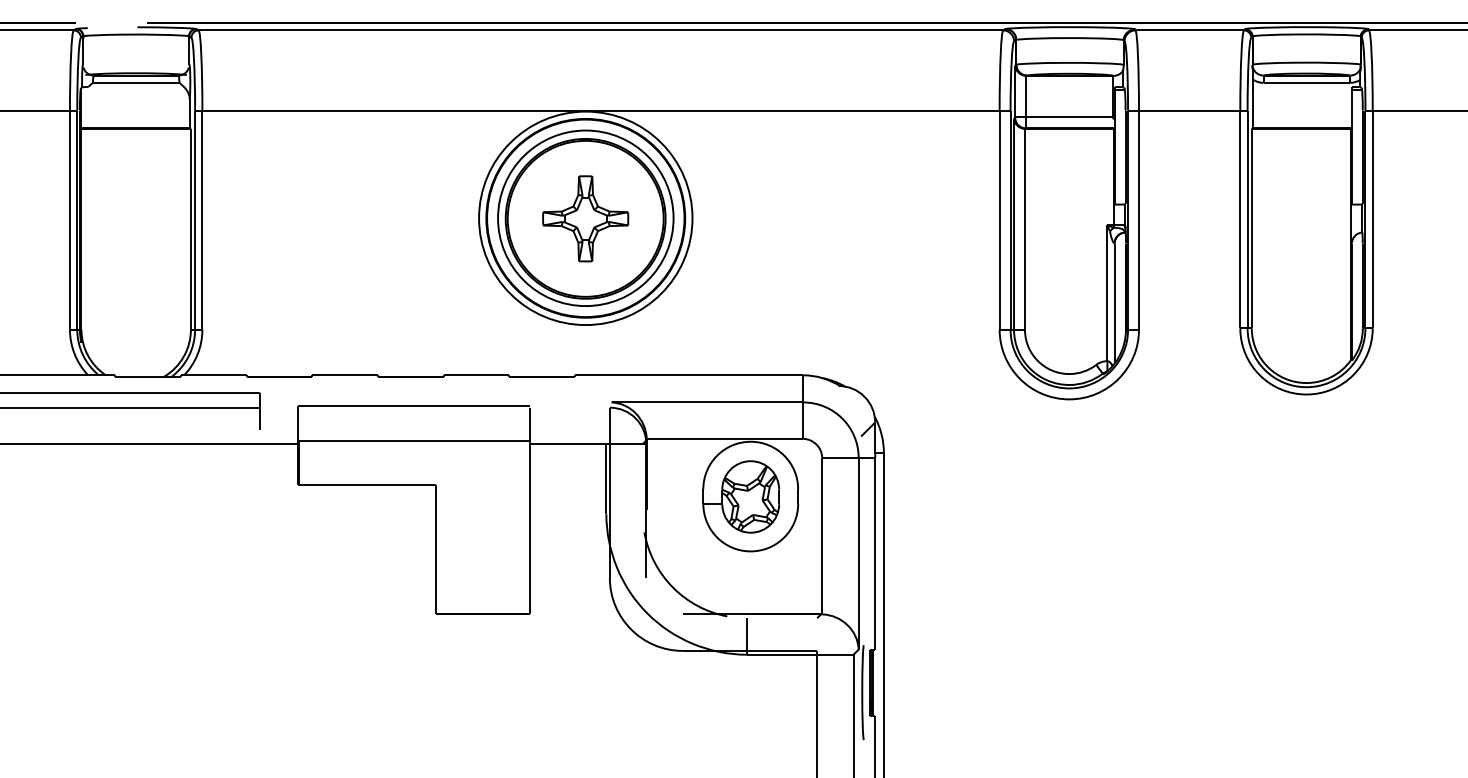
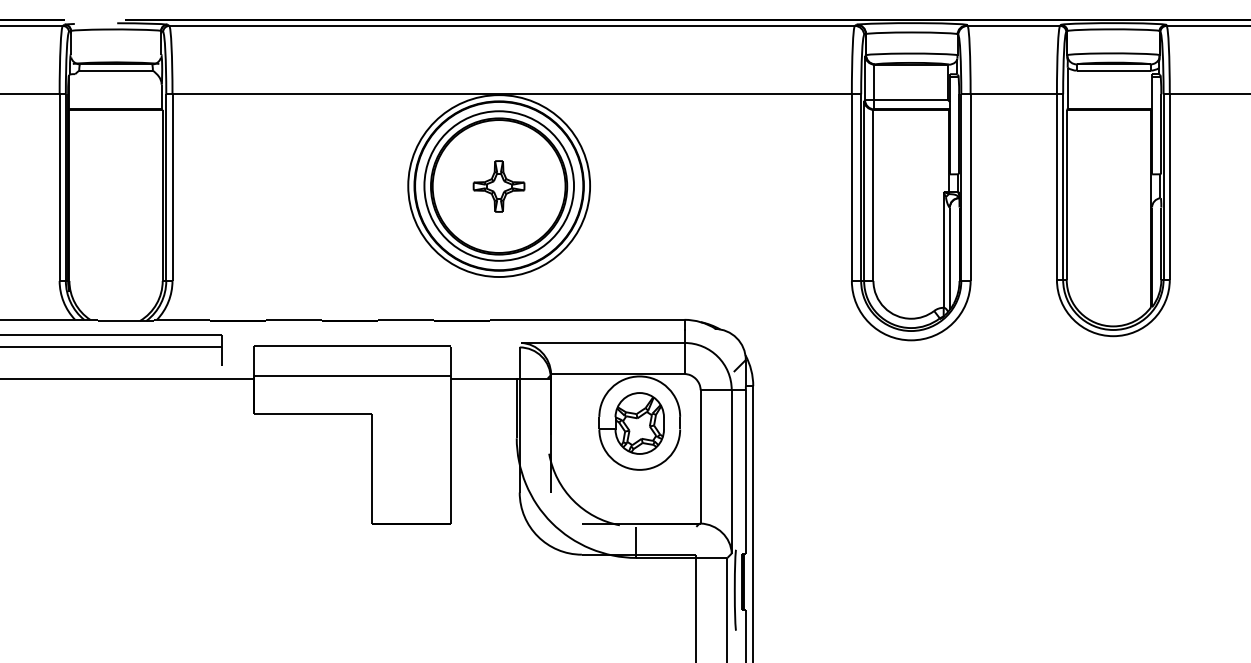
part: (584, 218) -> (498, 186), size x0.7

